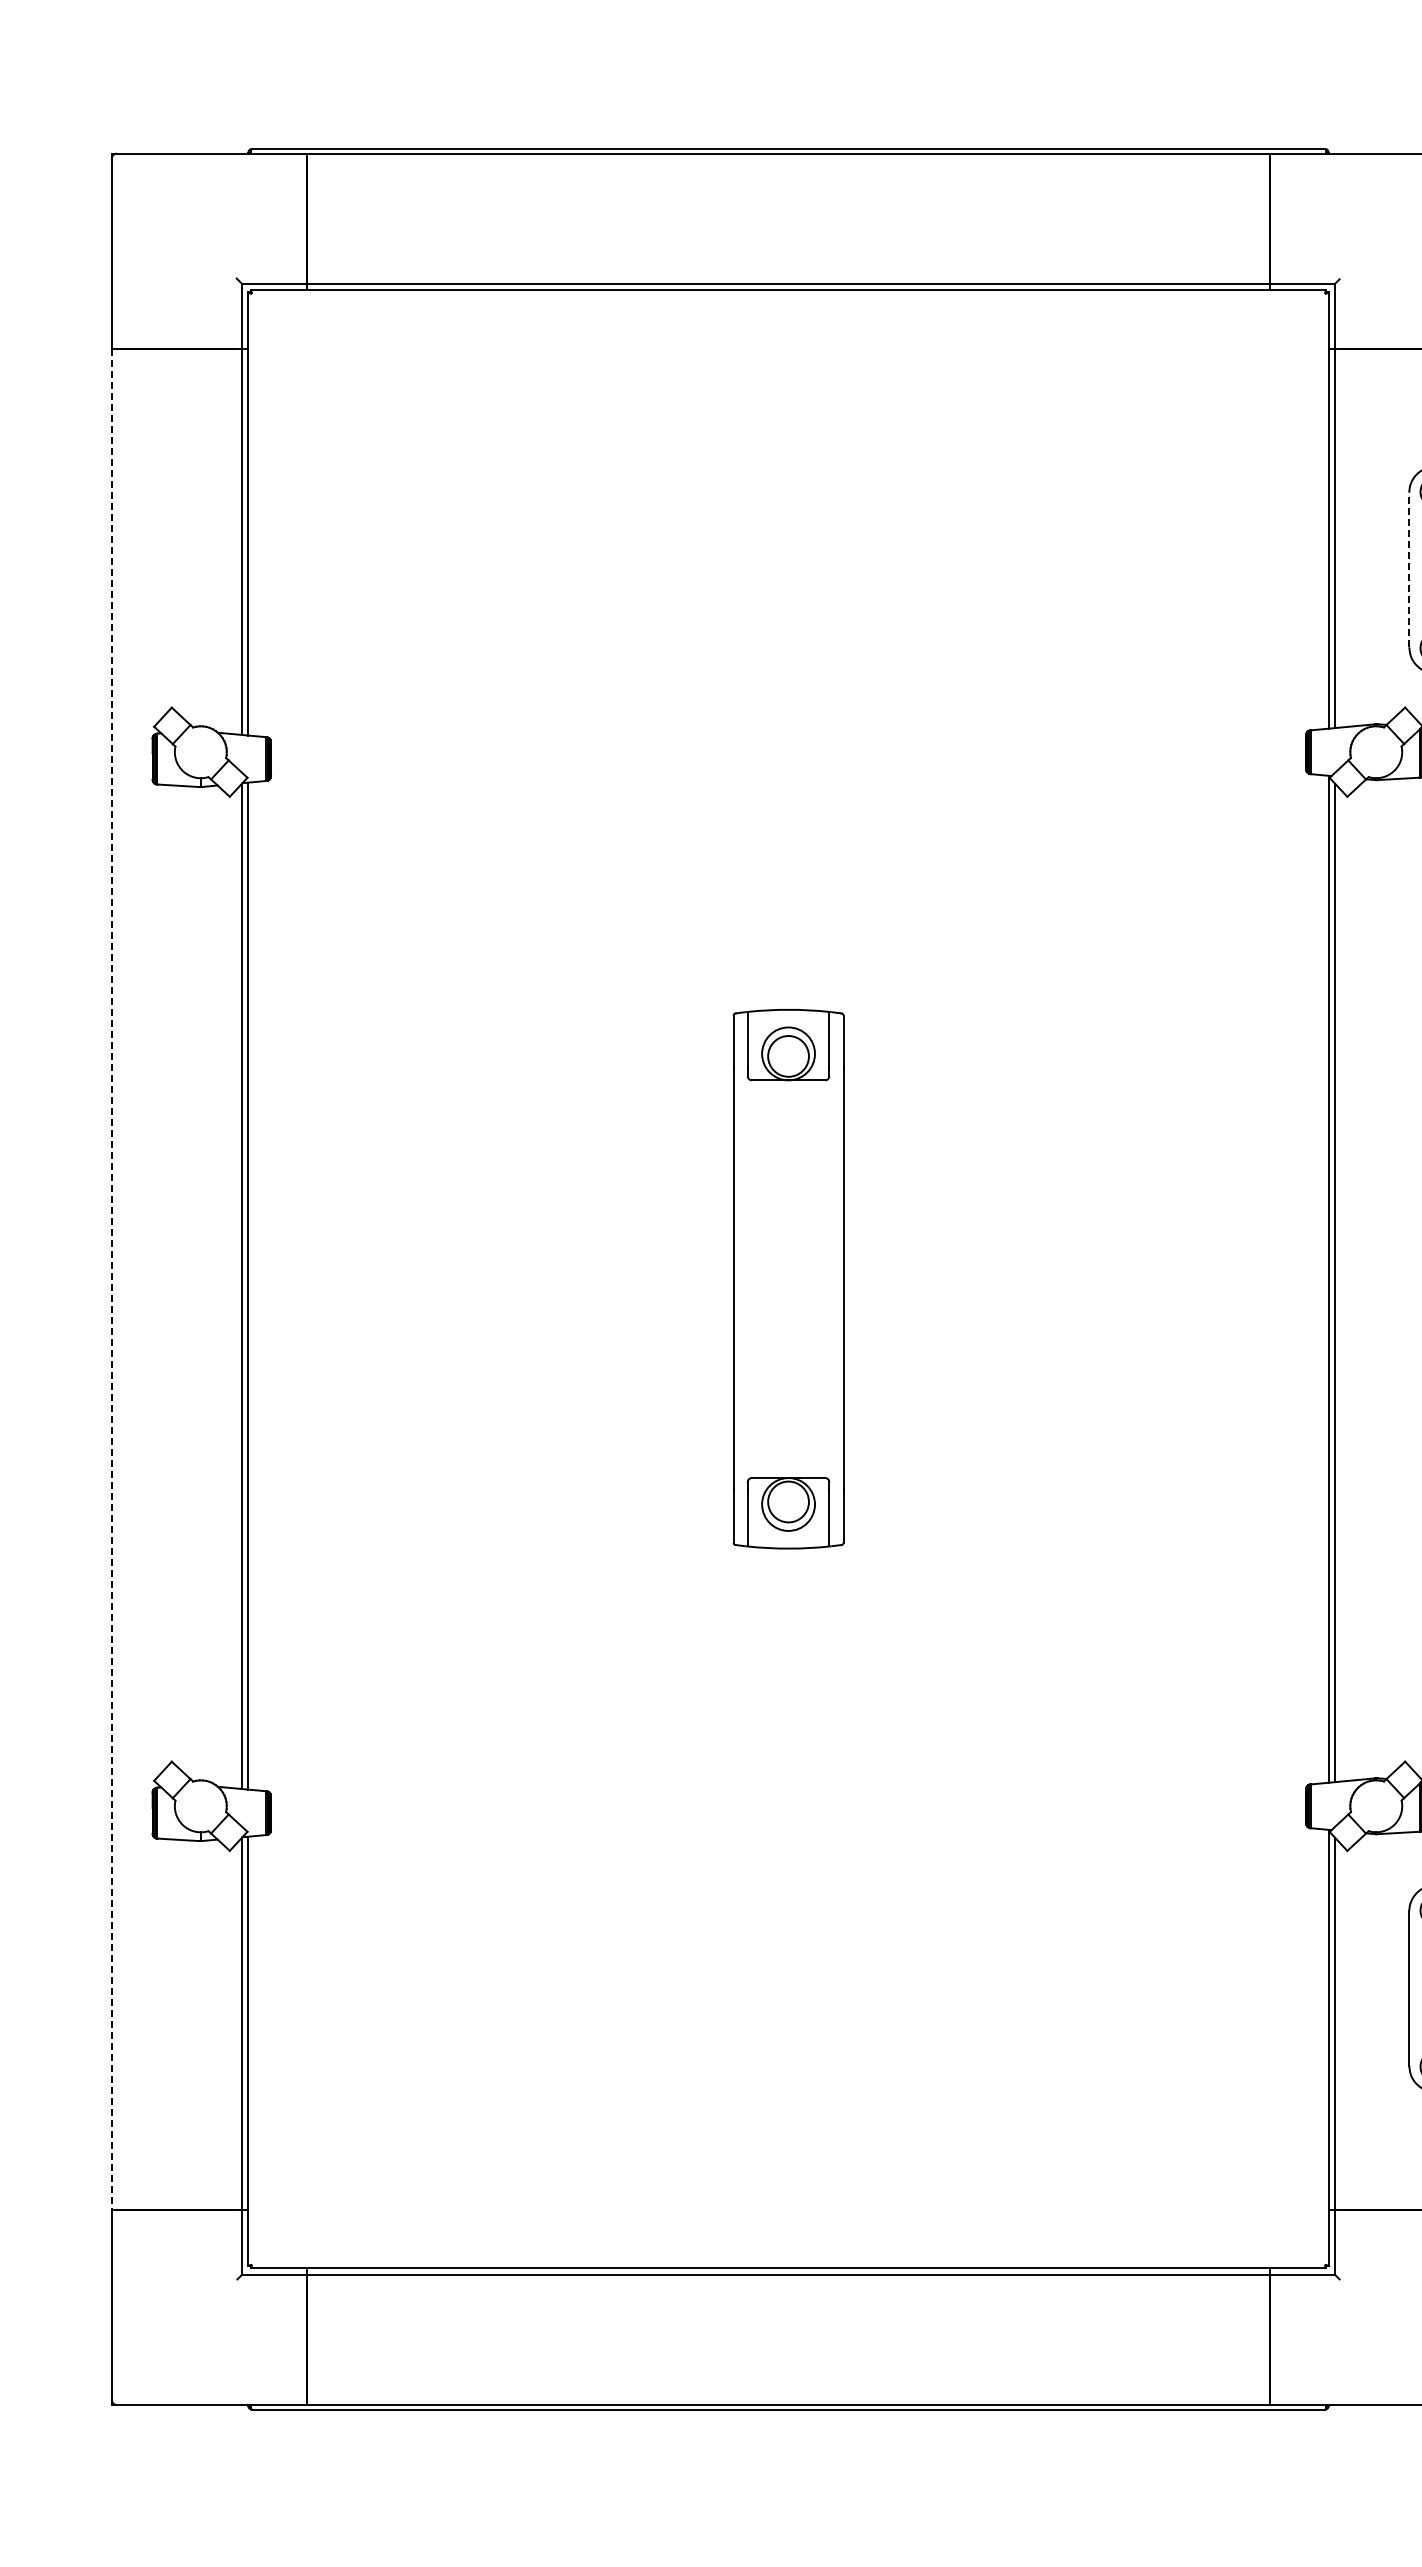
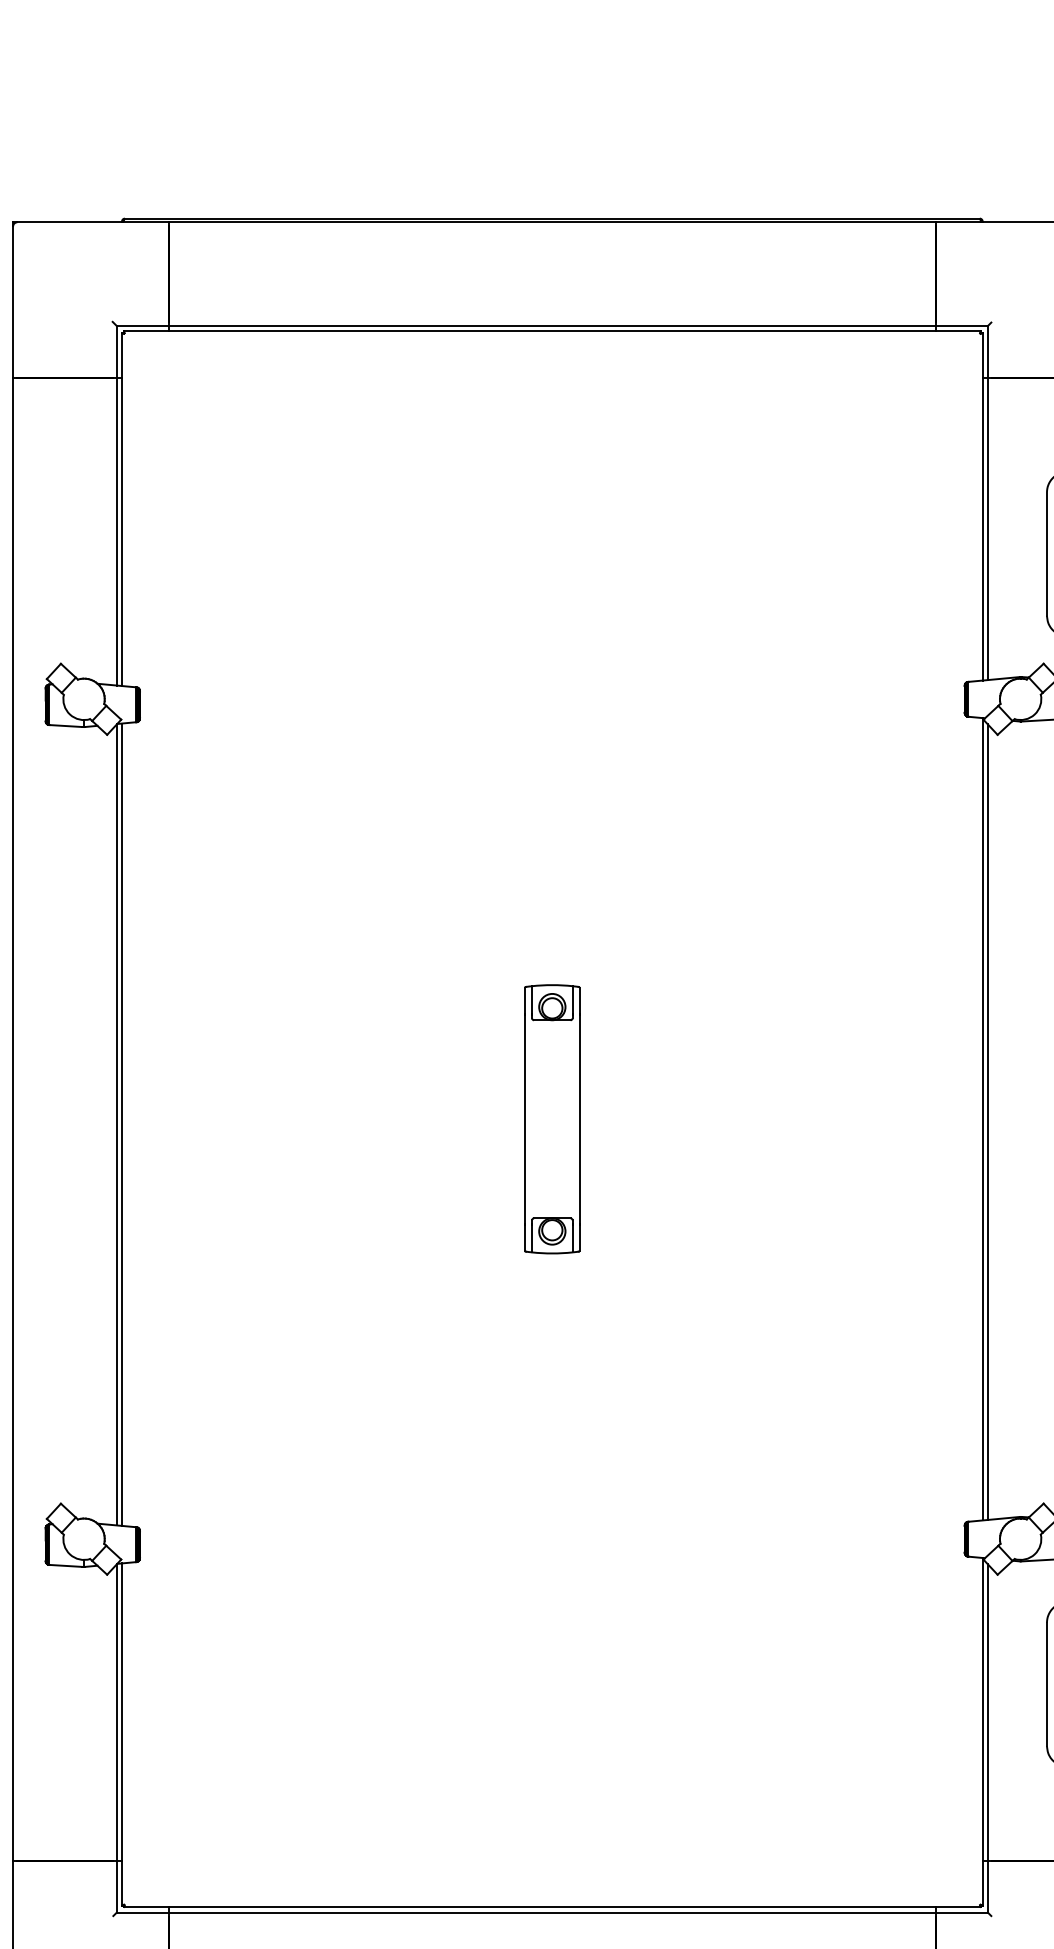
line: (1409, 569) -> (1047, 553), dashed -> solid
line: (111, 1279) -> (12, 1119), dashed -> solid
part: (788, 1279) -> (552, 1119), size x0.62

